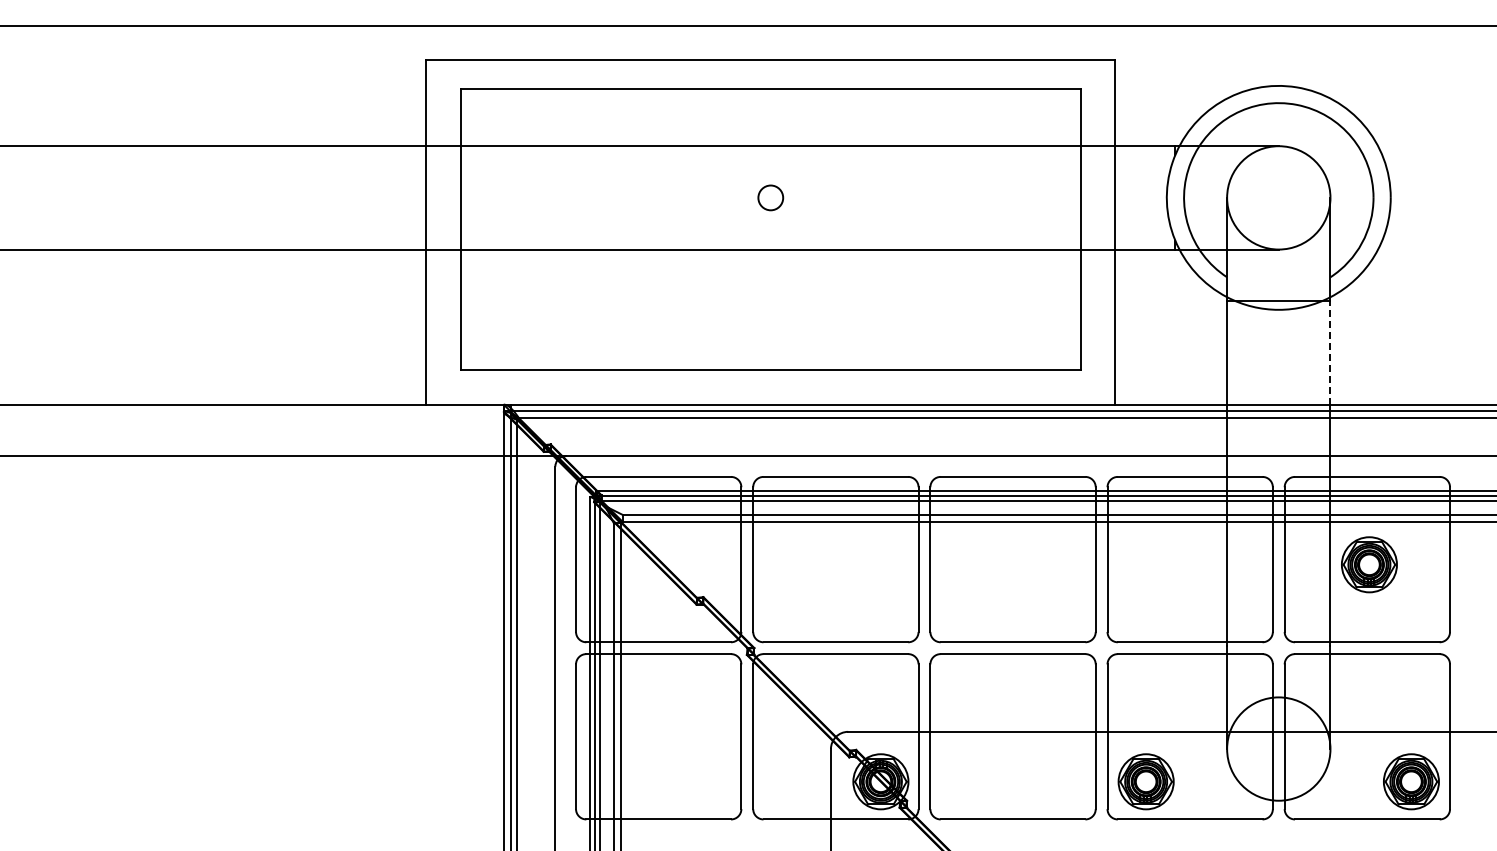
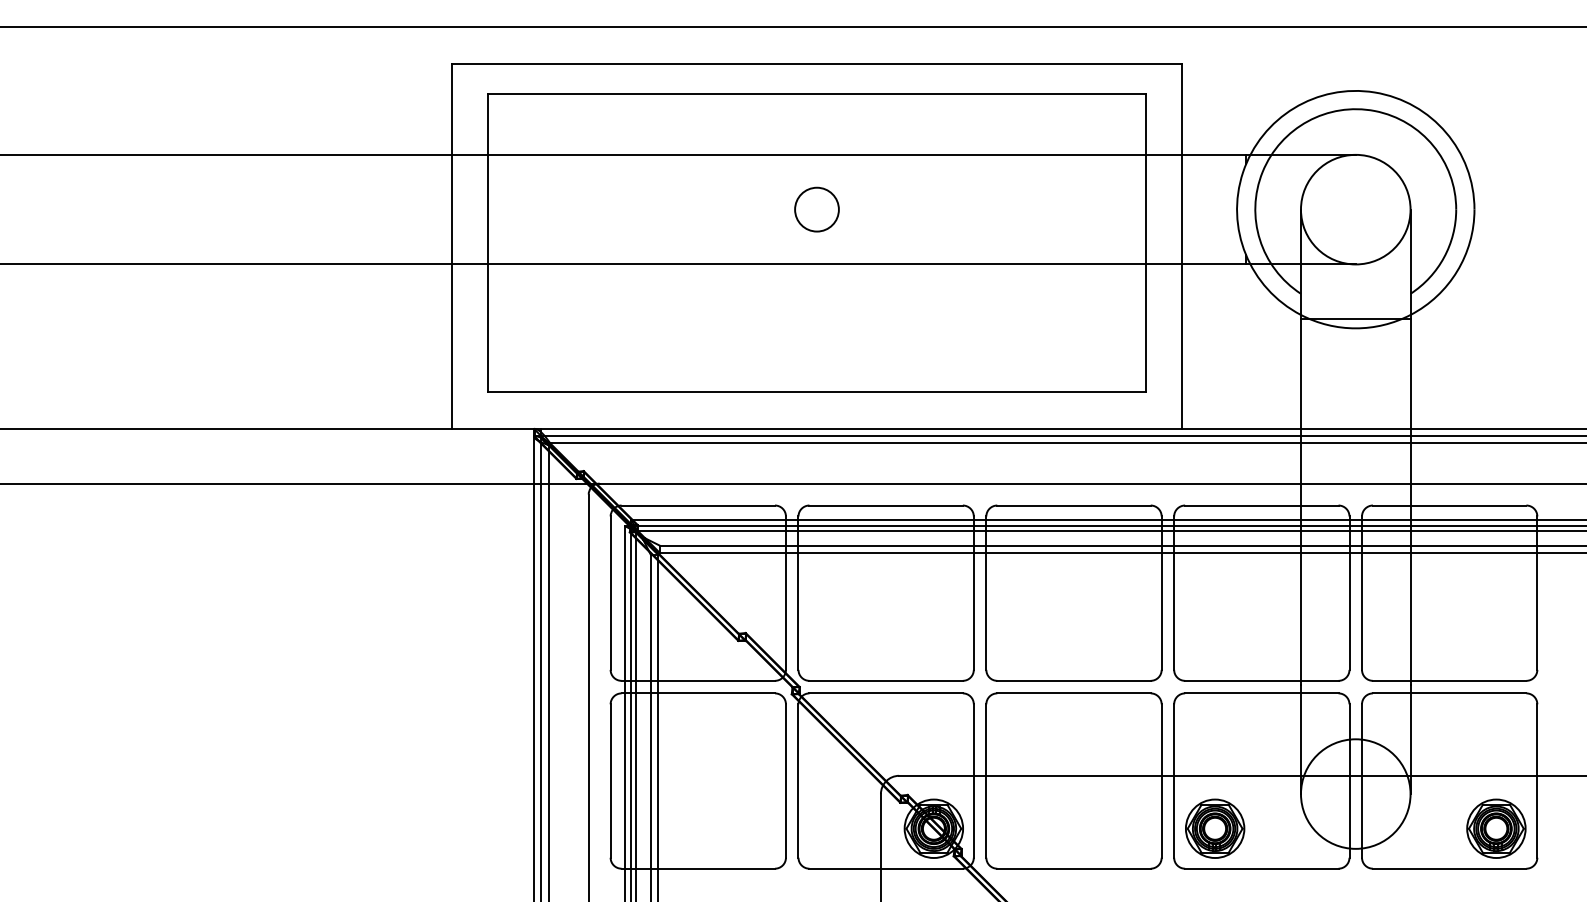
circle: (770, 197) -> (816, 209), size x1.67
line: (1330, 352) -> (1410, 373), dashed -> solid
part: (1369, 564) -> (1451, 598), removed

